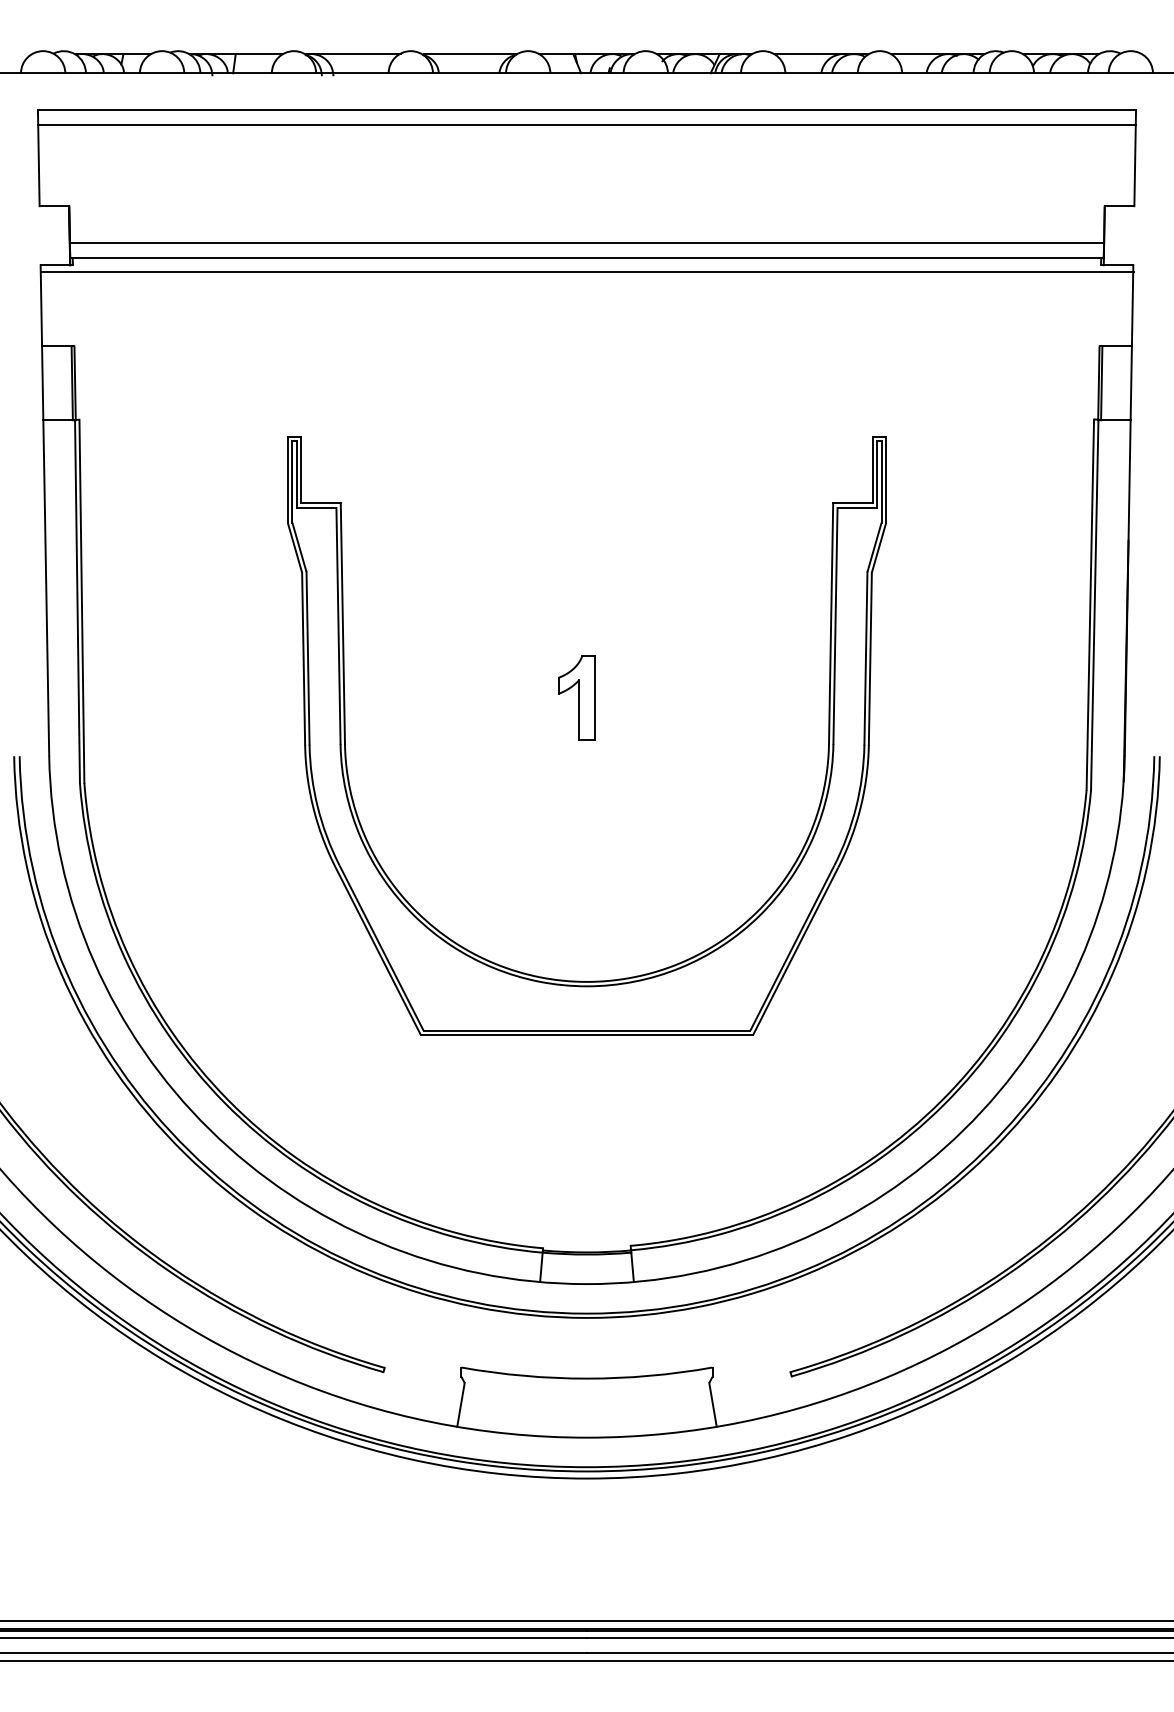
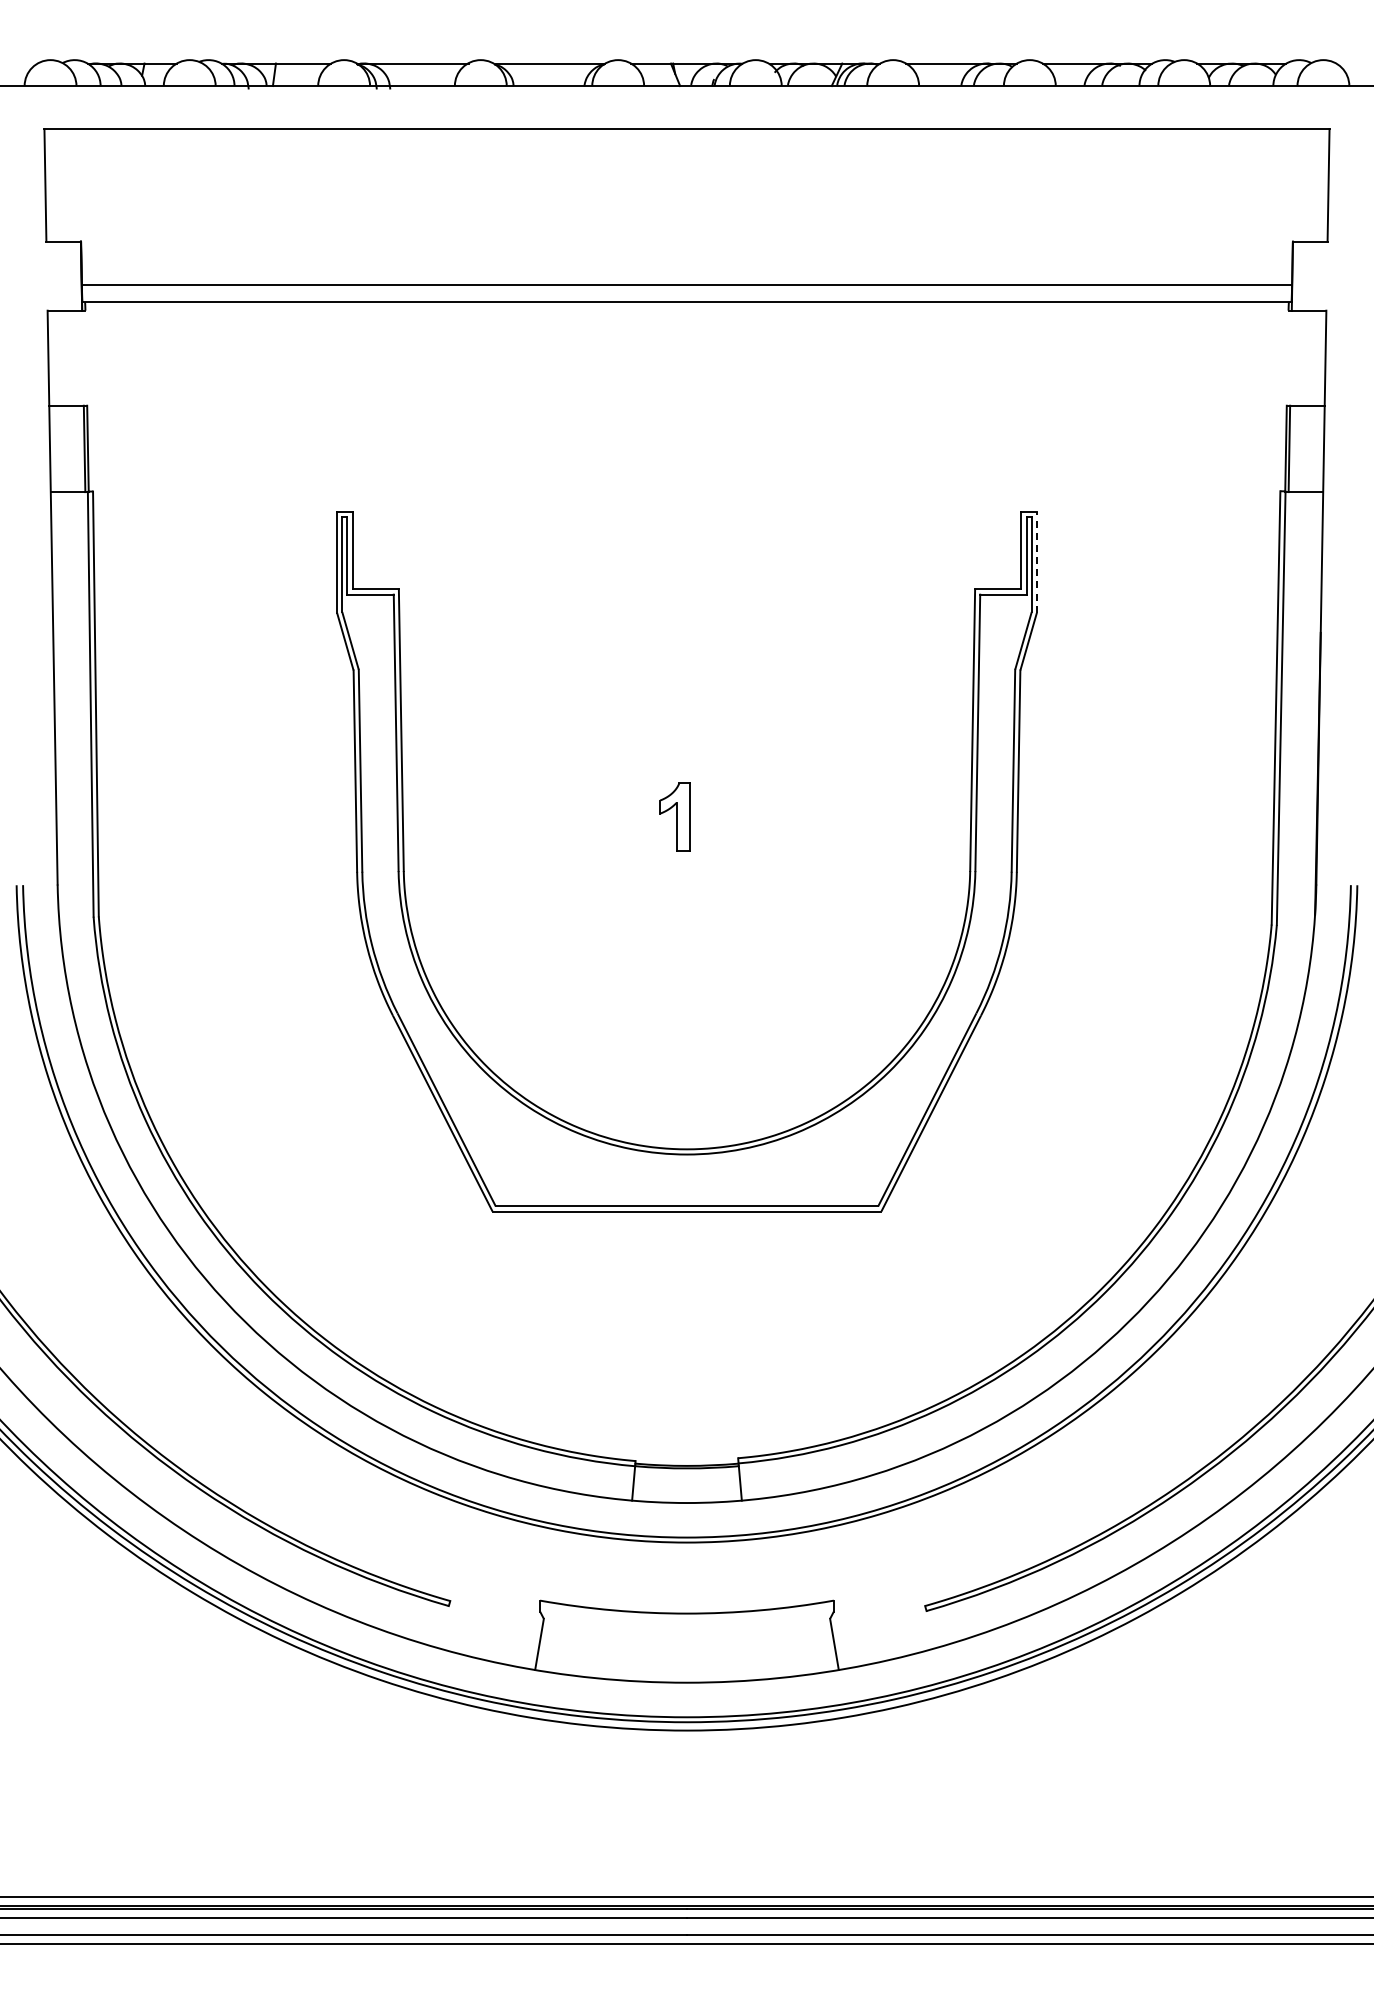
line: (586, 124) -> (686, 146), removed
line: (587, 271) -> (687, 318), removed
line: (885, 480) -> (1036, 562), solid -> dashed
part: (576, 697) -> (674, 816), size x0.7

